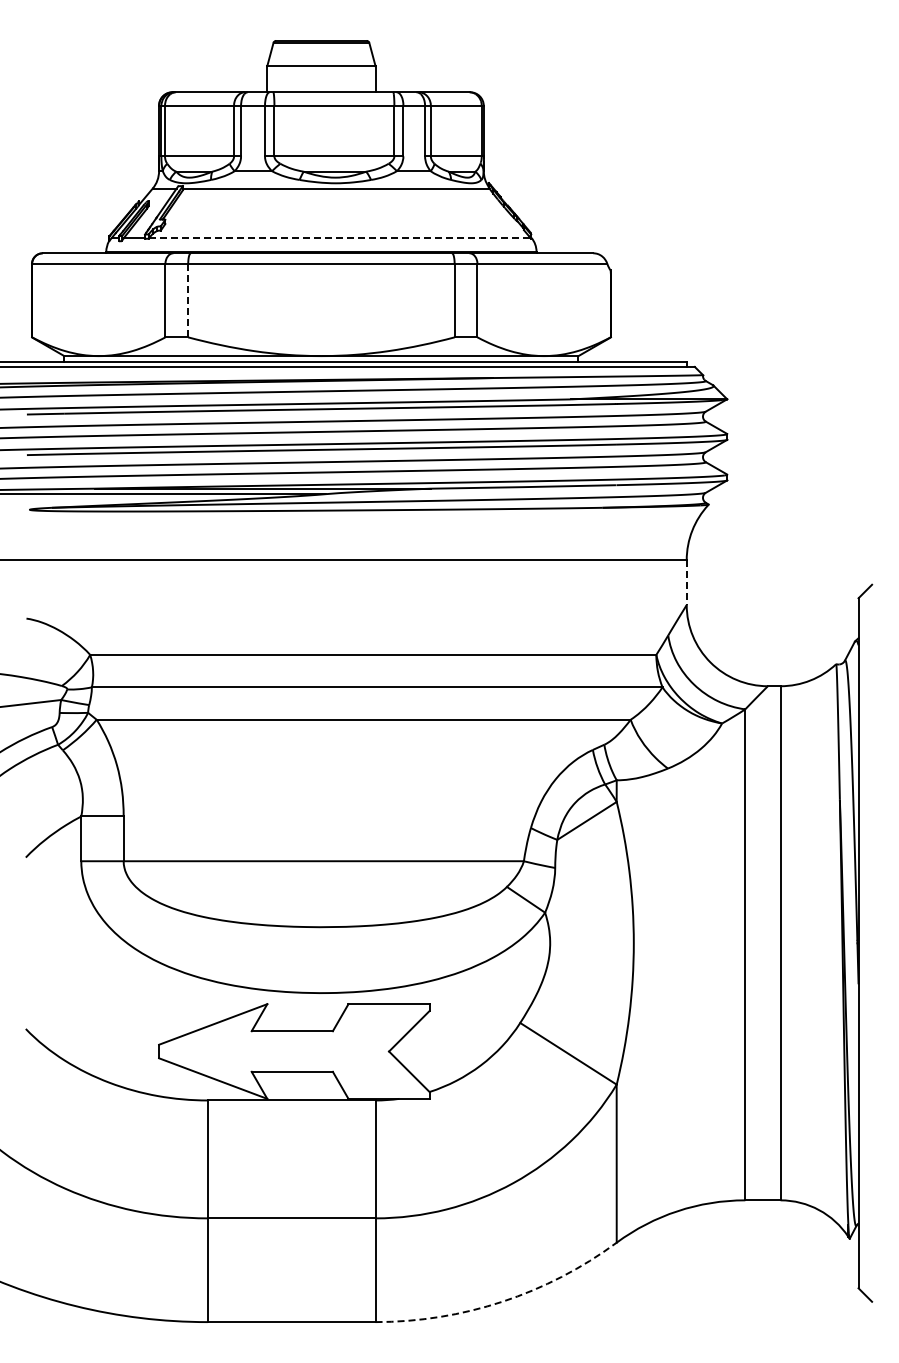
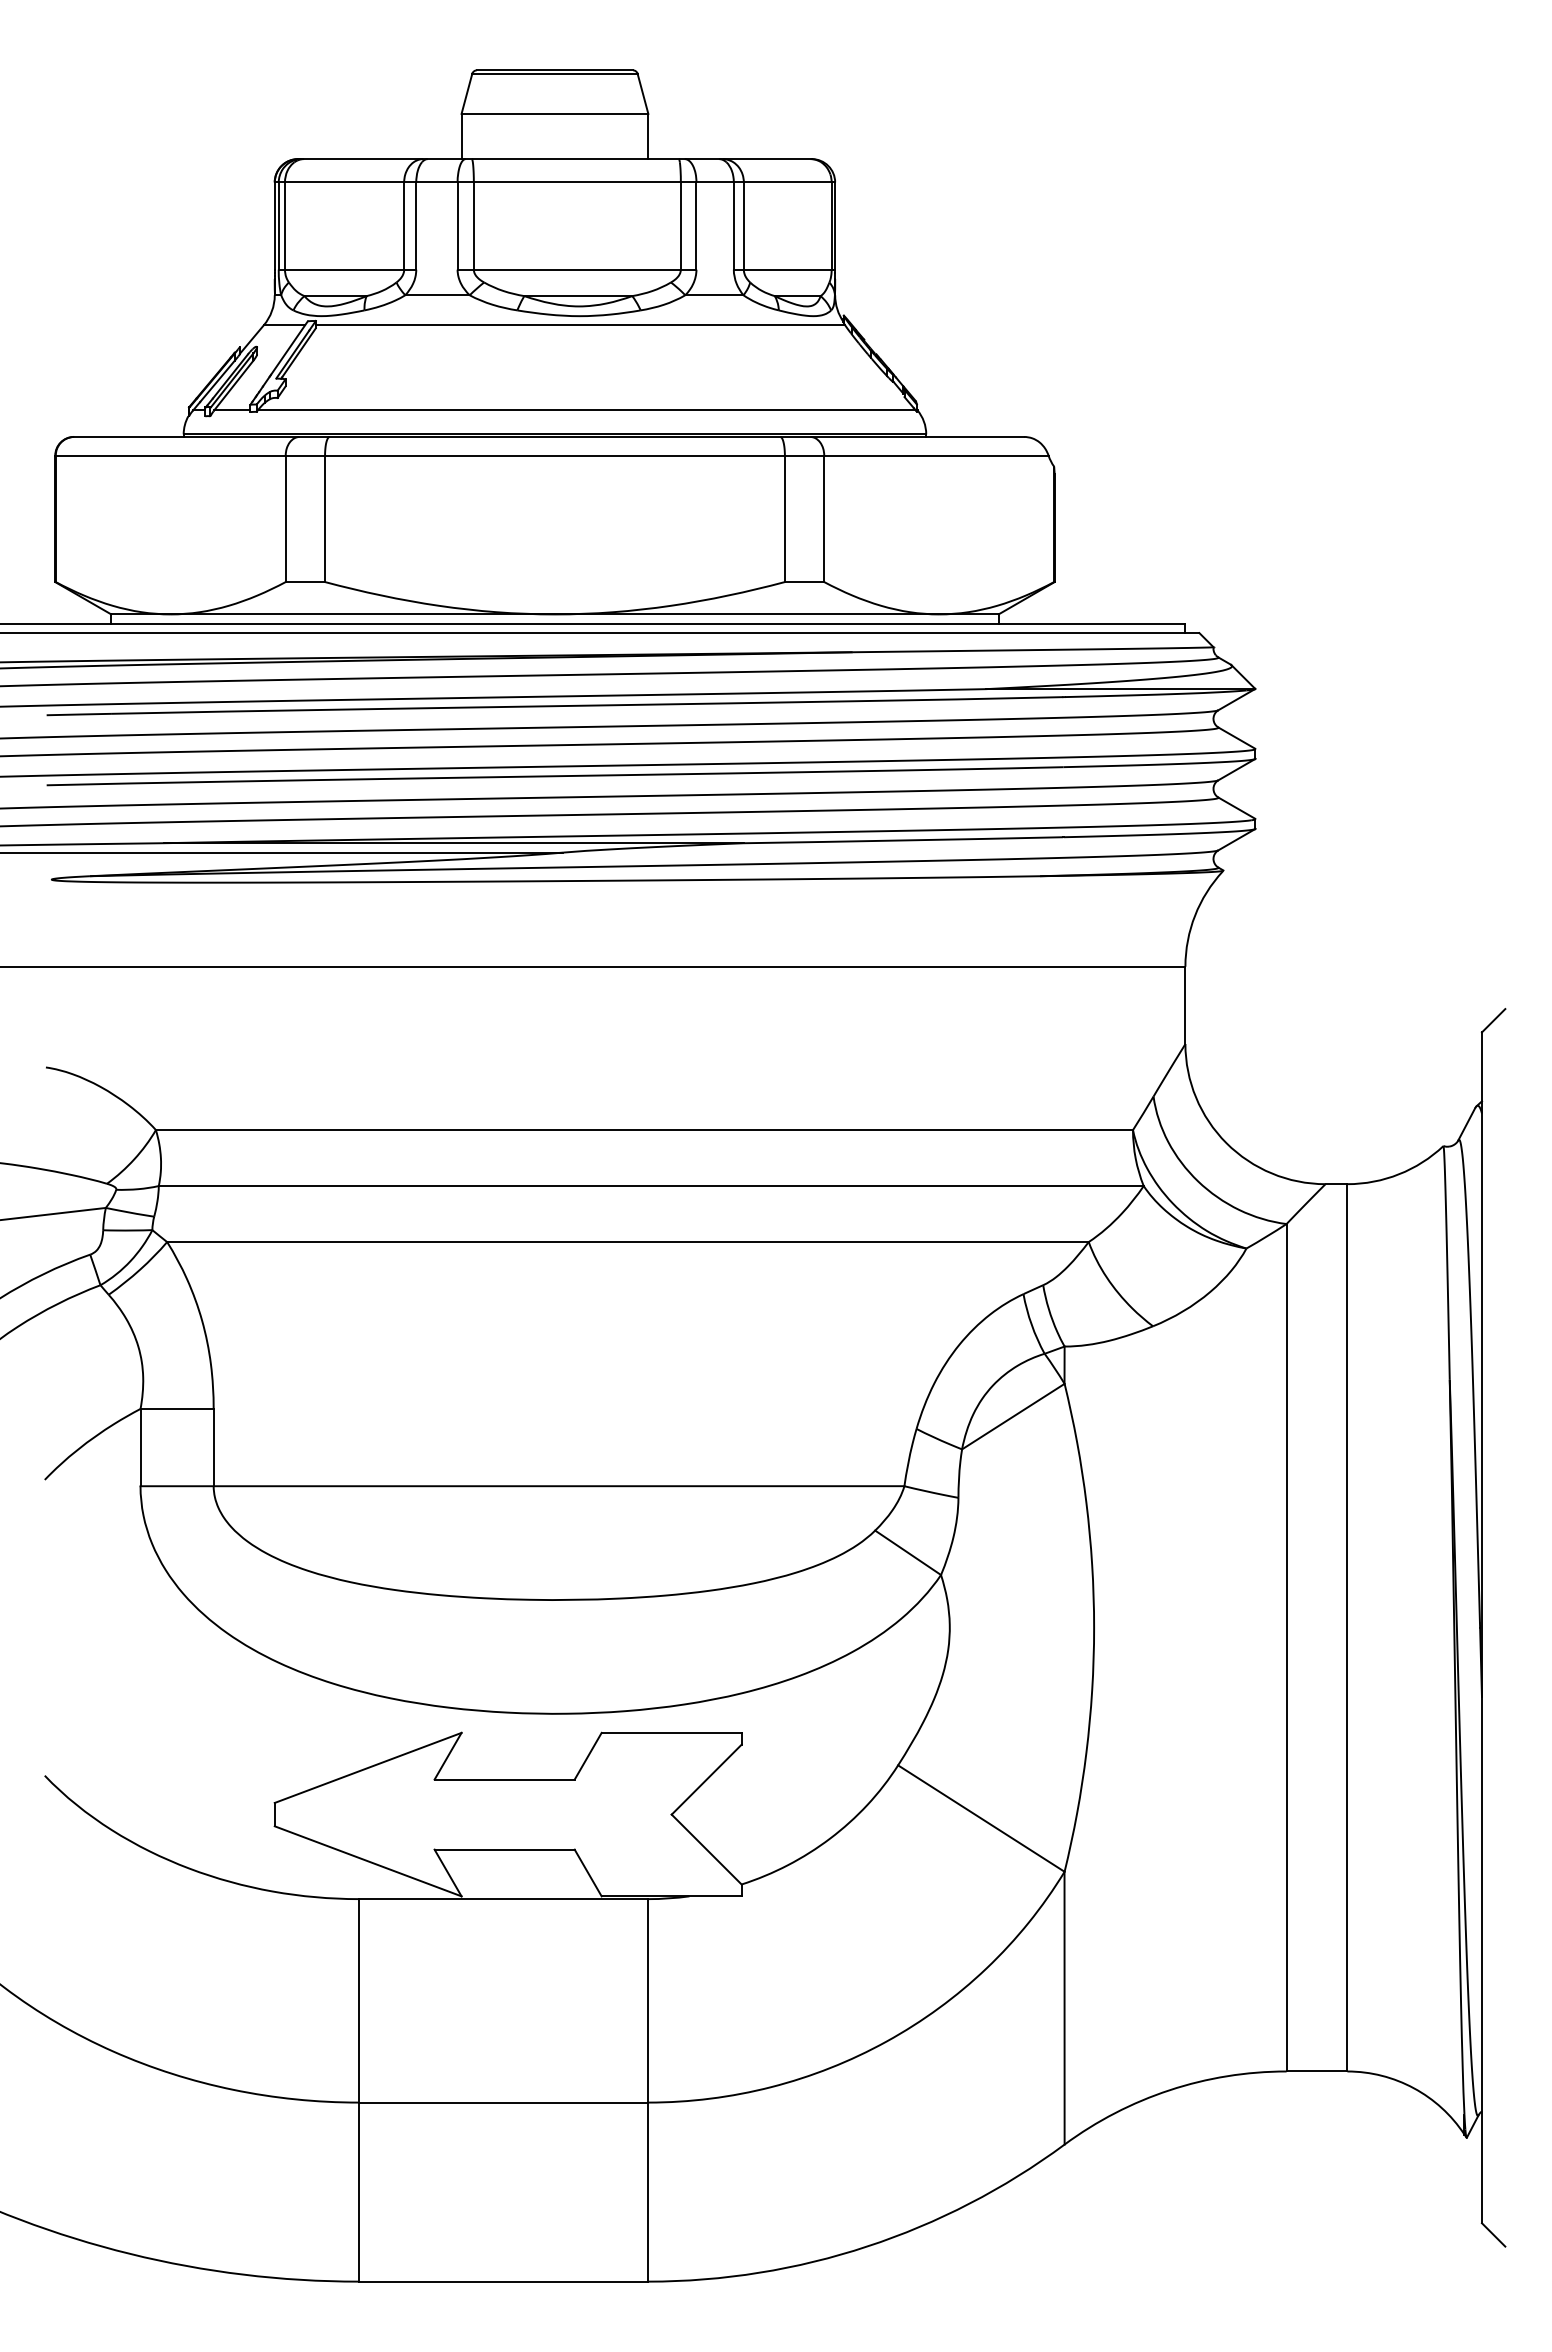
line: (339, 237) -> (586, 409), dashed -> solid
line: (188, 300) -> (325, 518), dashed -> solid
line: (686, 583) -> (1185, 1006), dashed -> solid
arc: (502, 1301) -> (867, 2246), dashed -> solid

